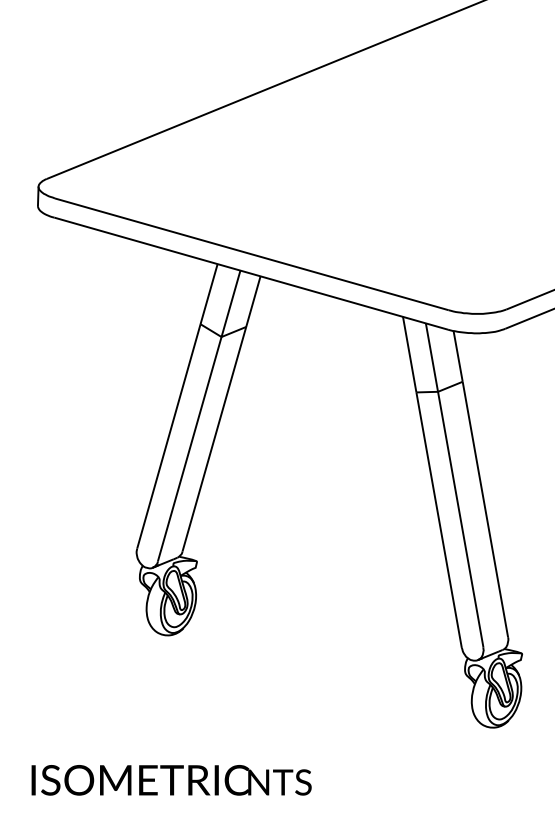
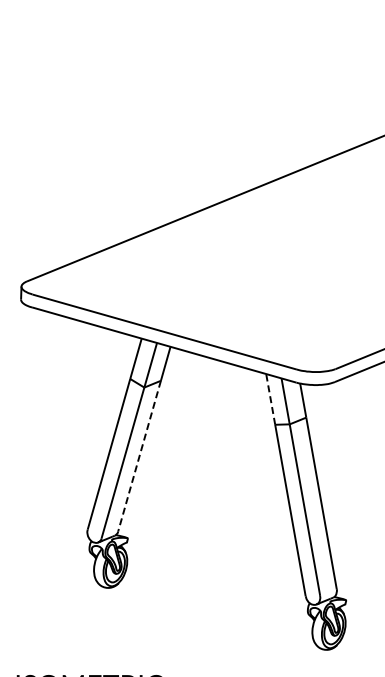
line: (409, 354) -> (270, 399), solid -> dashed
line: (214, 439) -> (139, 456), solid -> dashed

